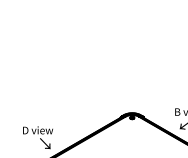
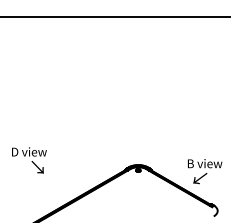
text: (38, 137) -> (29, 160), moved

